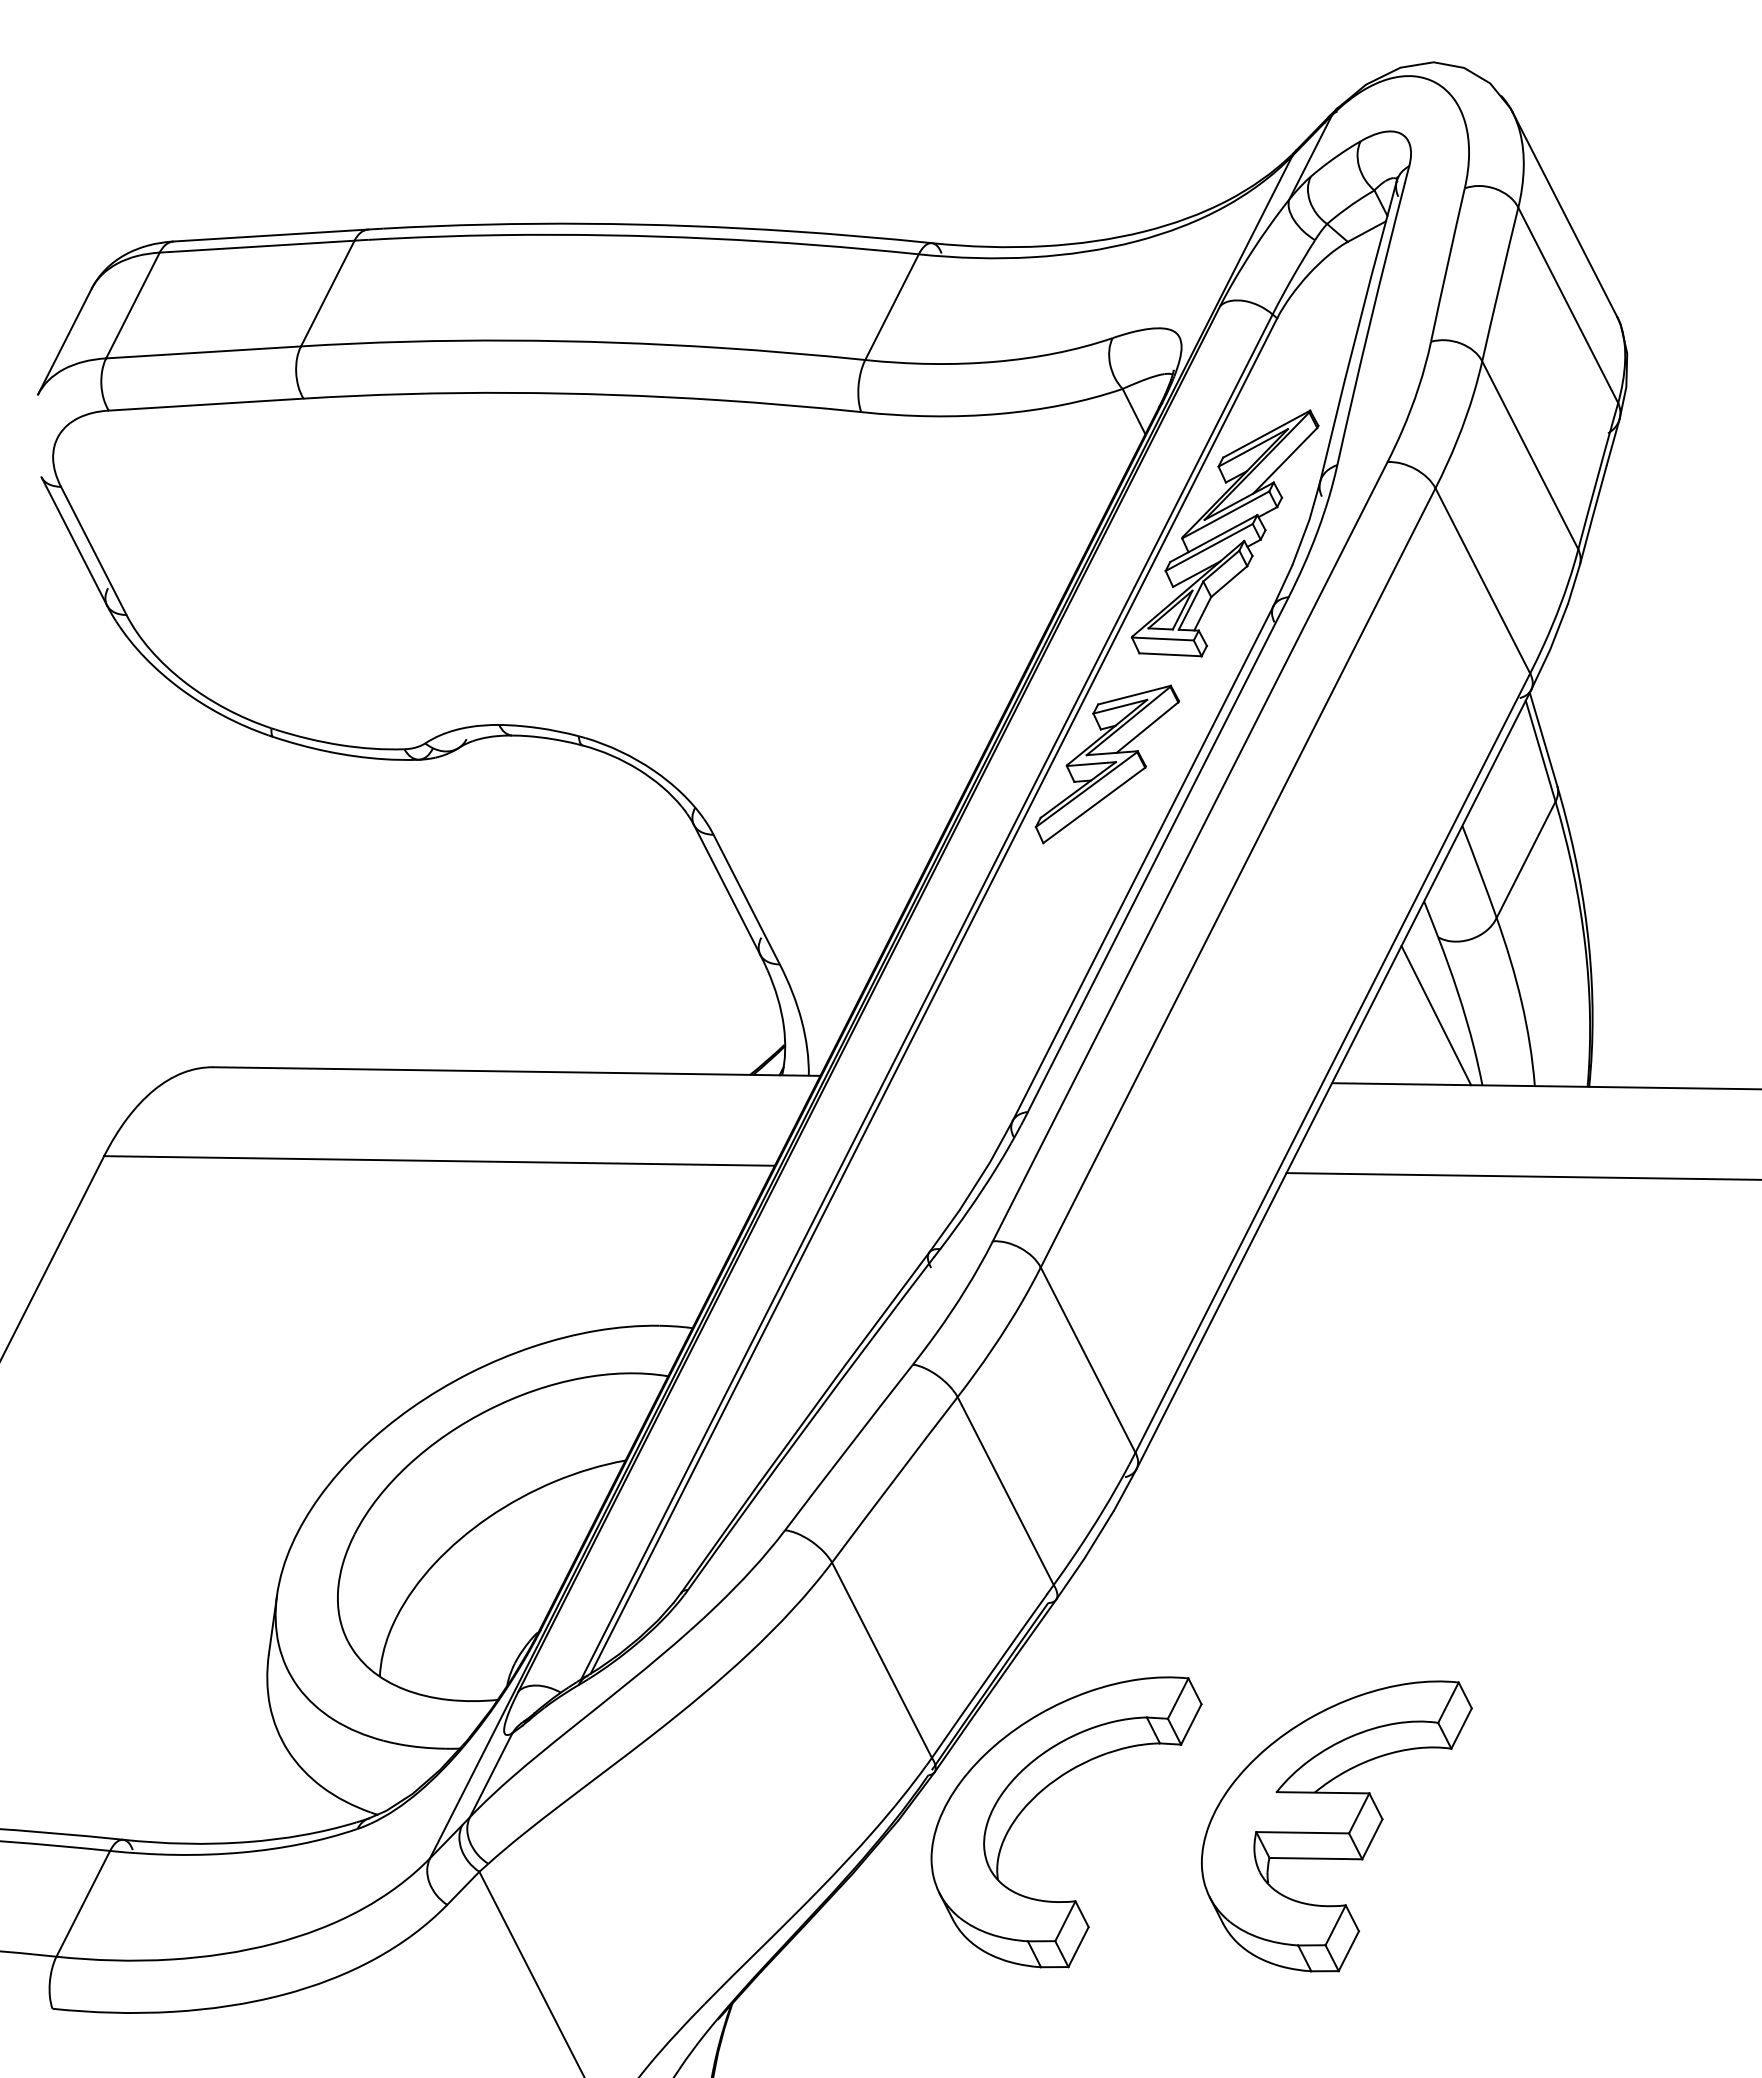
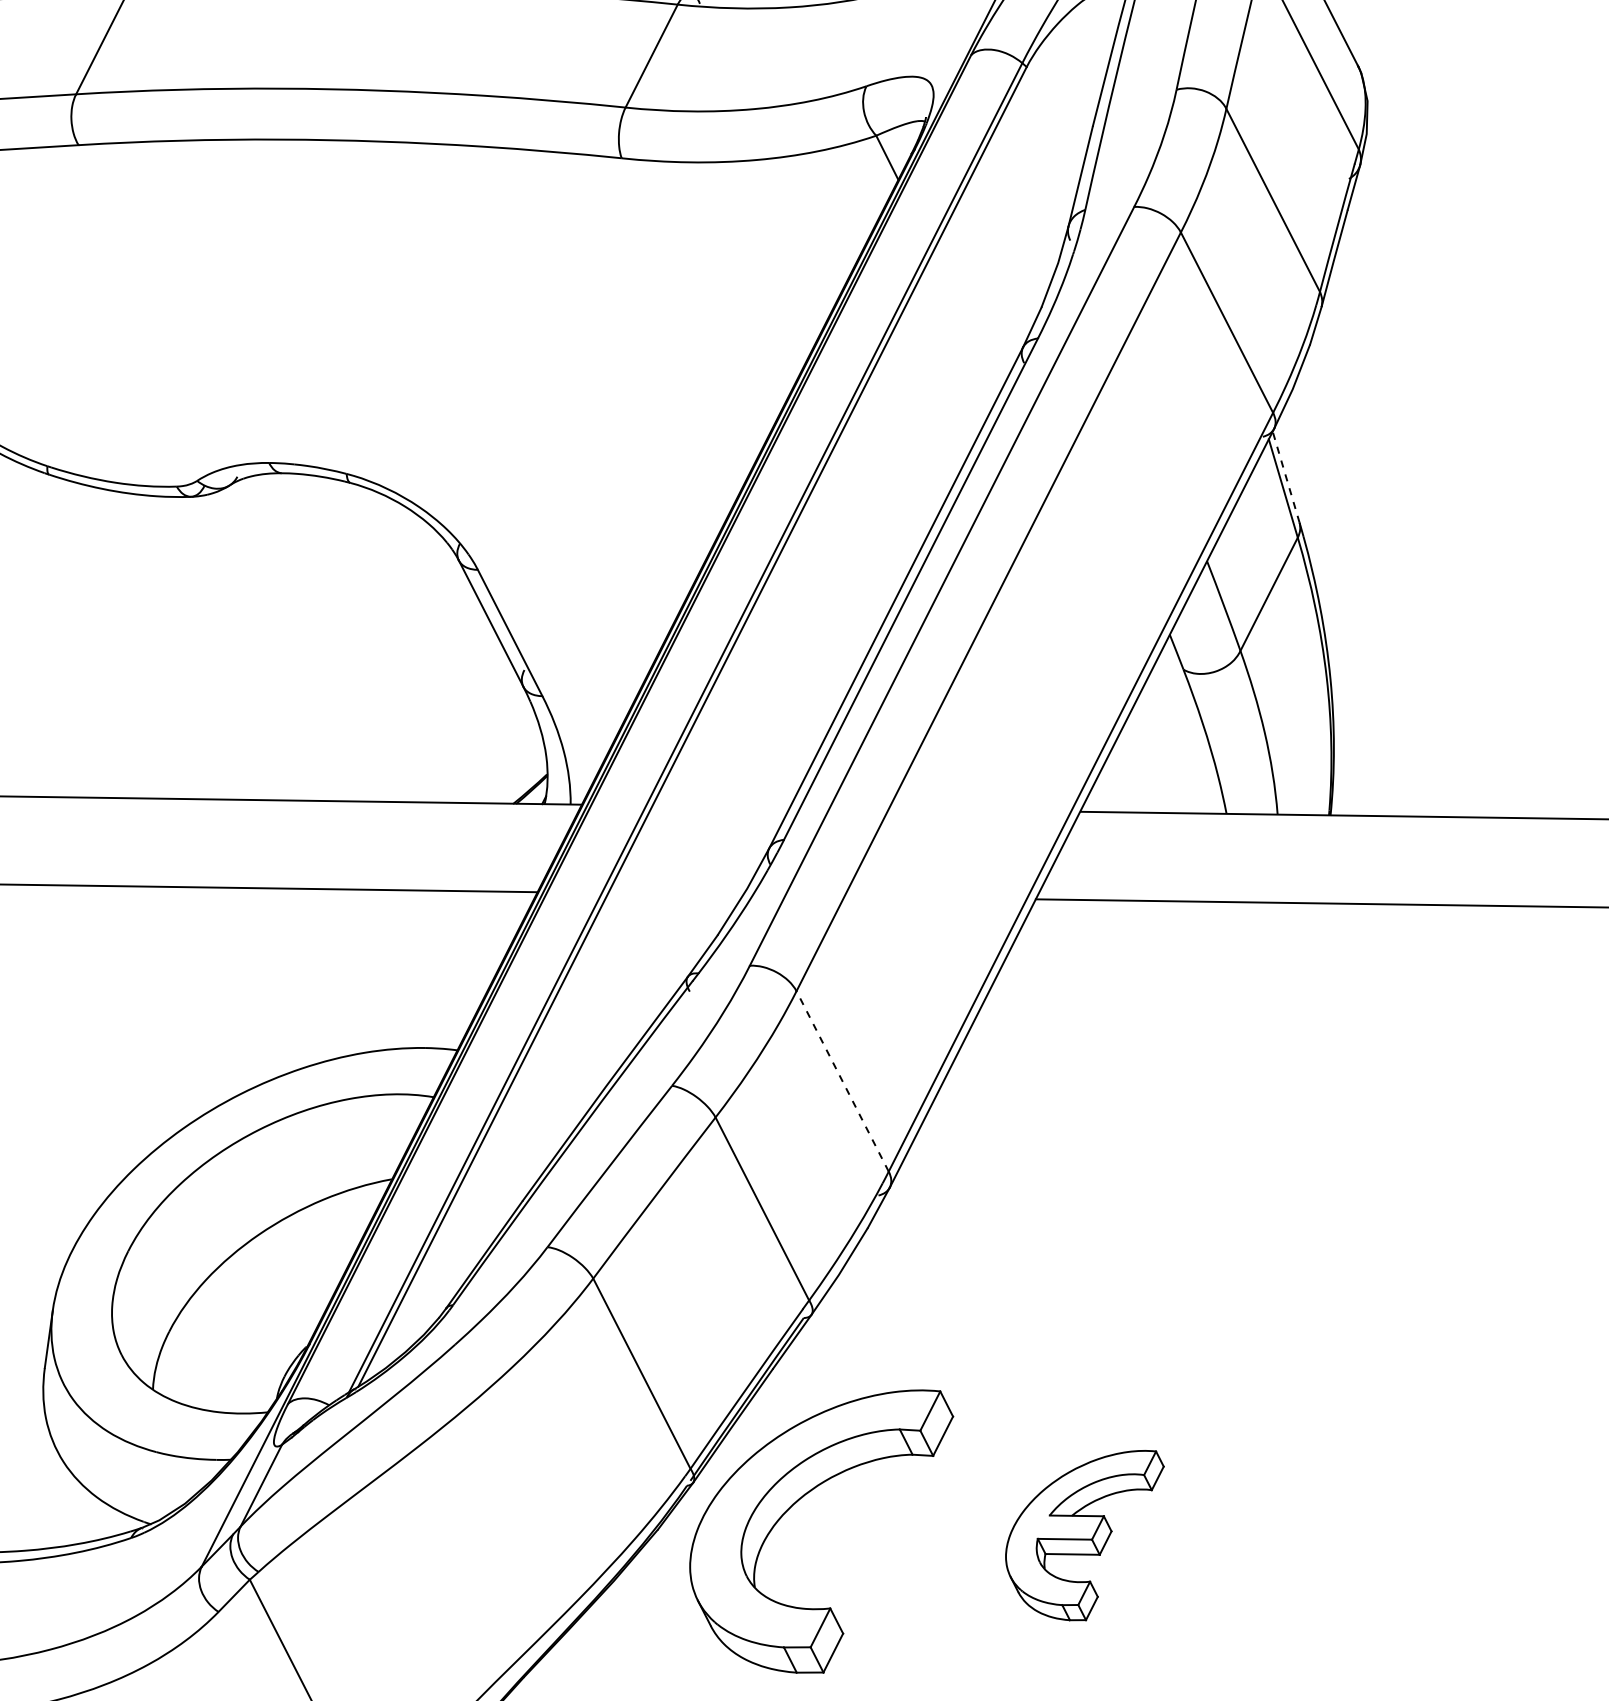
part: (1224, 533) -> (975, 276), removed
line: (1543, 739) -> (1286, 477), solid -> dashed
part: (1106, 764) -> (860, 501), removed
line: (1436, 1015) -> (1181, 745), removed
line: (1087, 1359) -> (842, 1080), solid -> dashed
part: (1336, 1826) -> (1084, 1535), size x0.6

